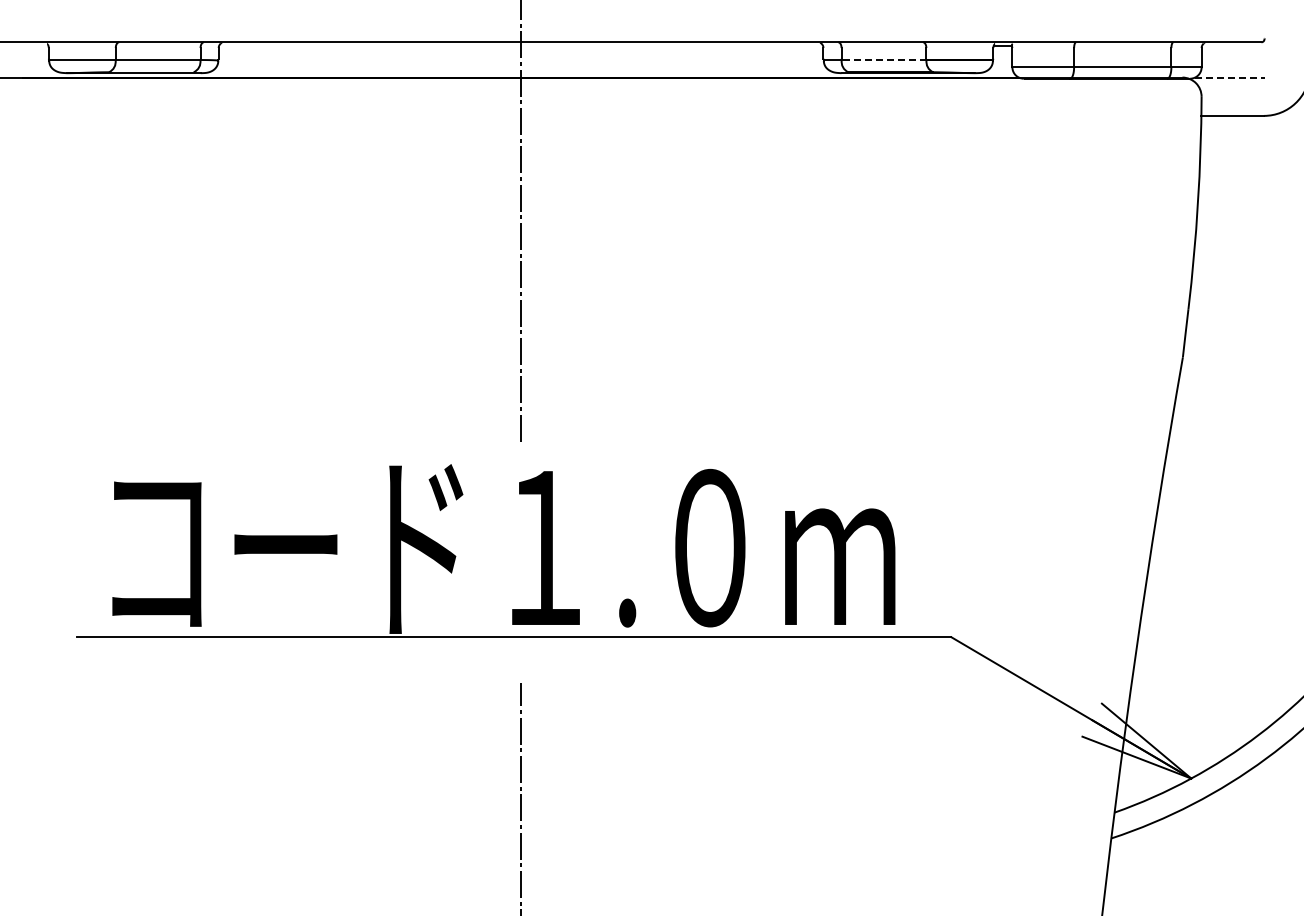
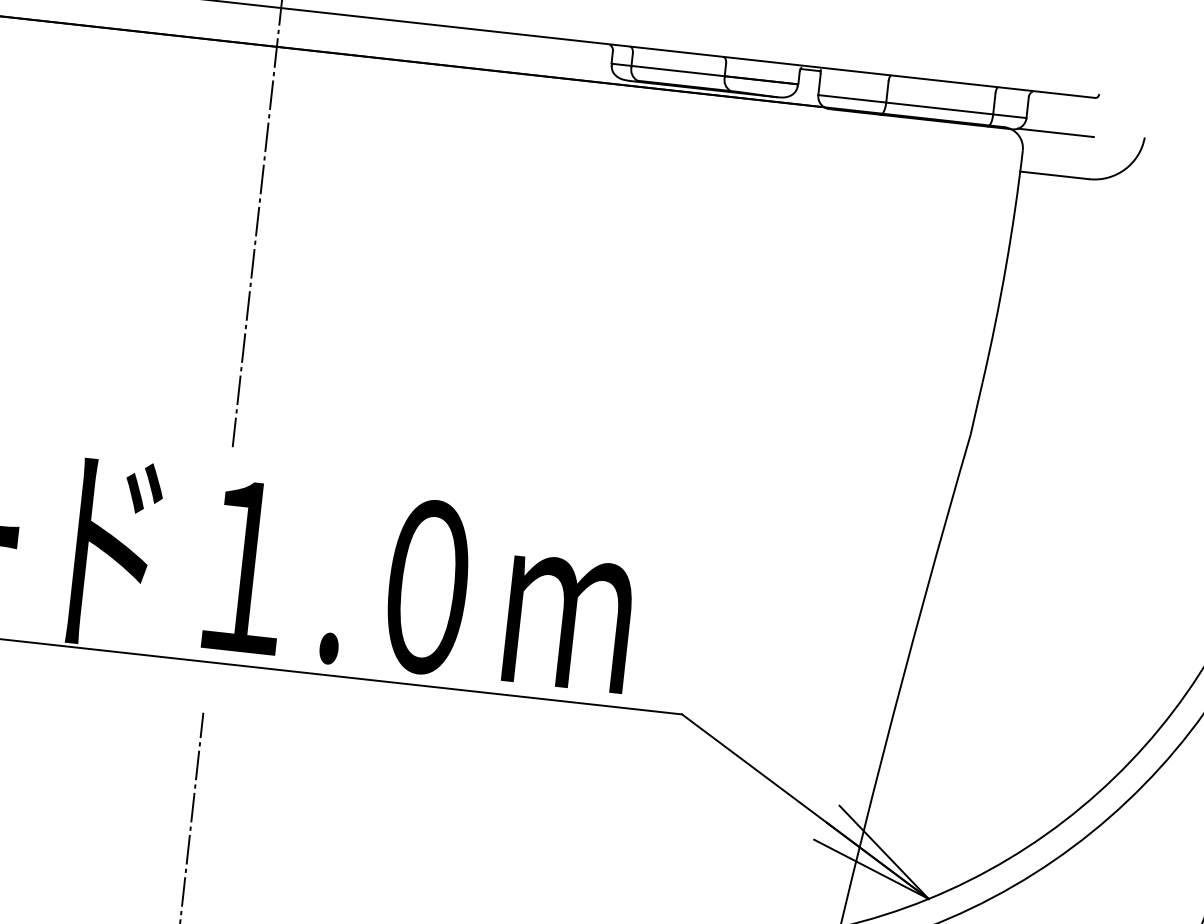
line: (883, 59) -> (677, 70), dashed -> solid
line: (1228, 77) -> (1054, 132), dashed -> solid

